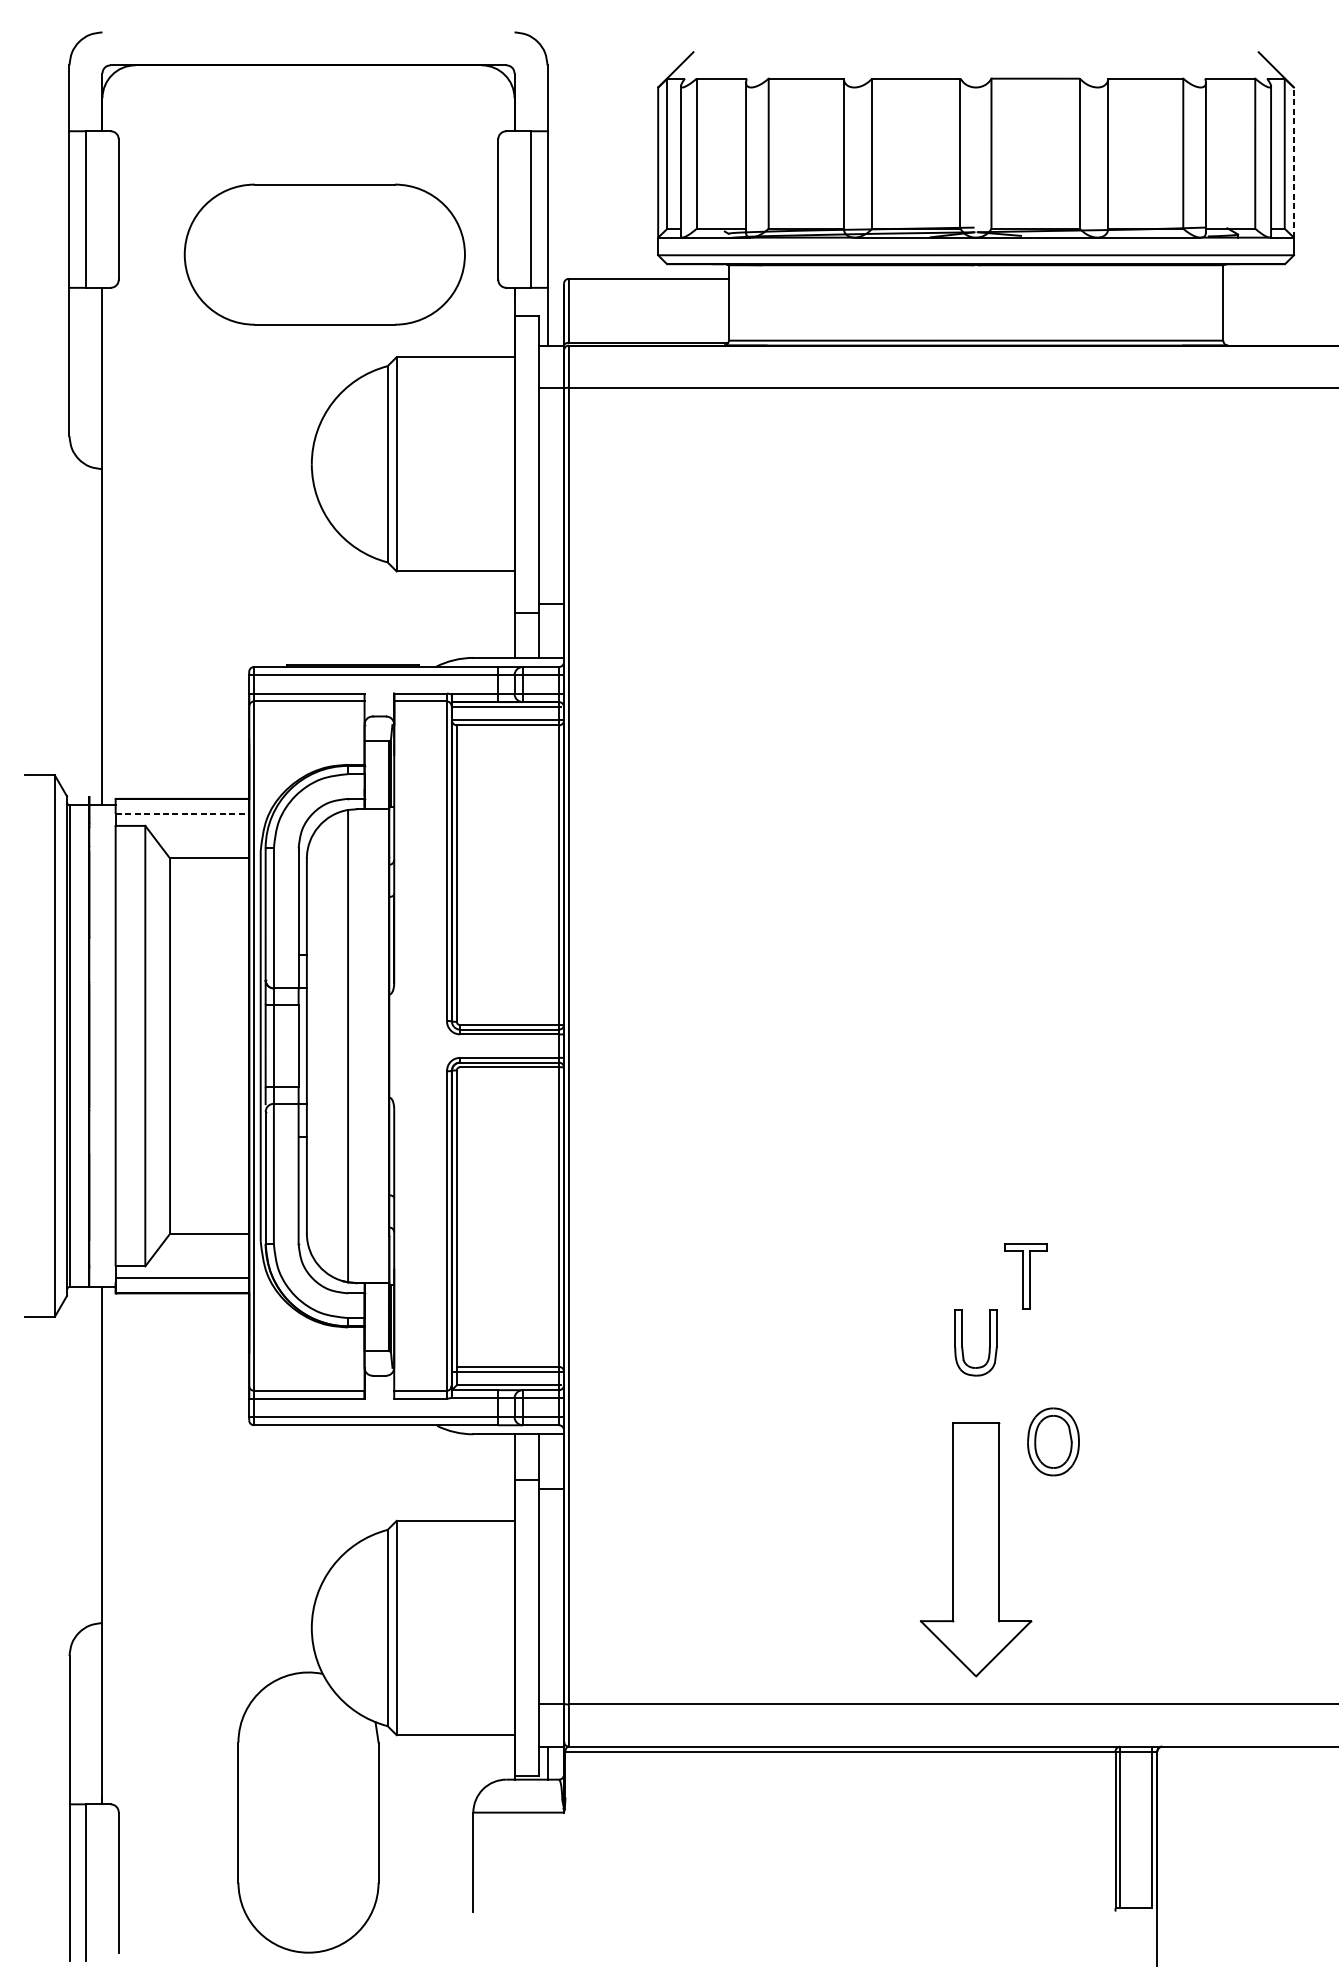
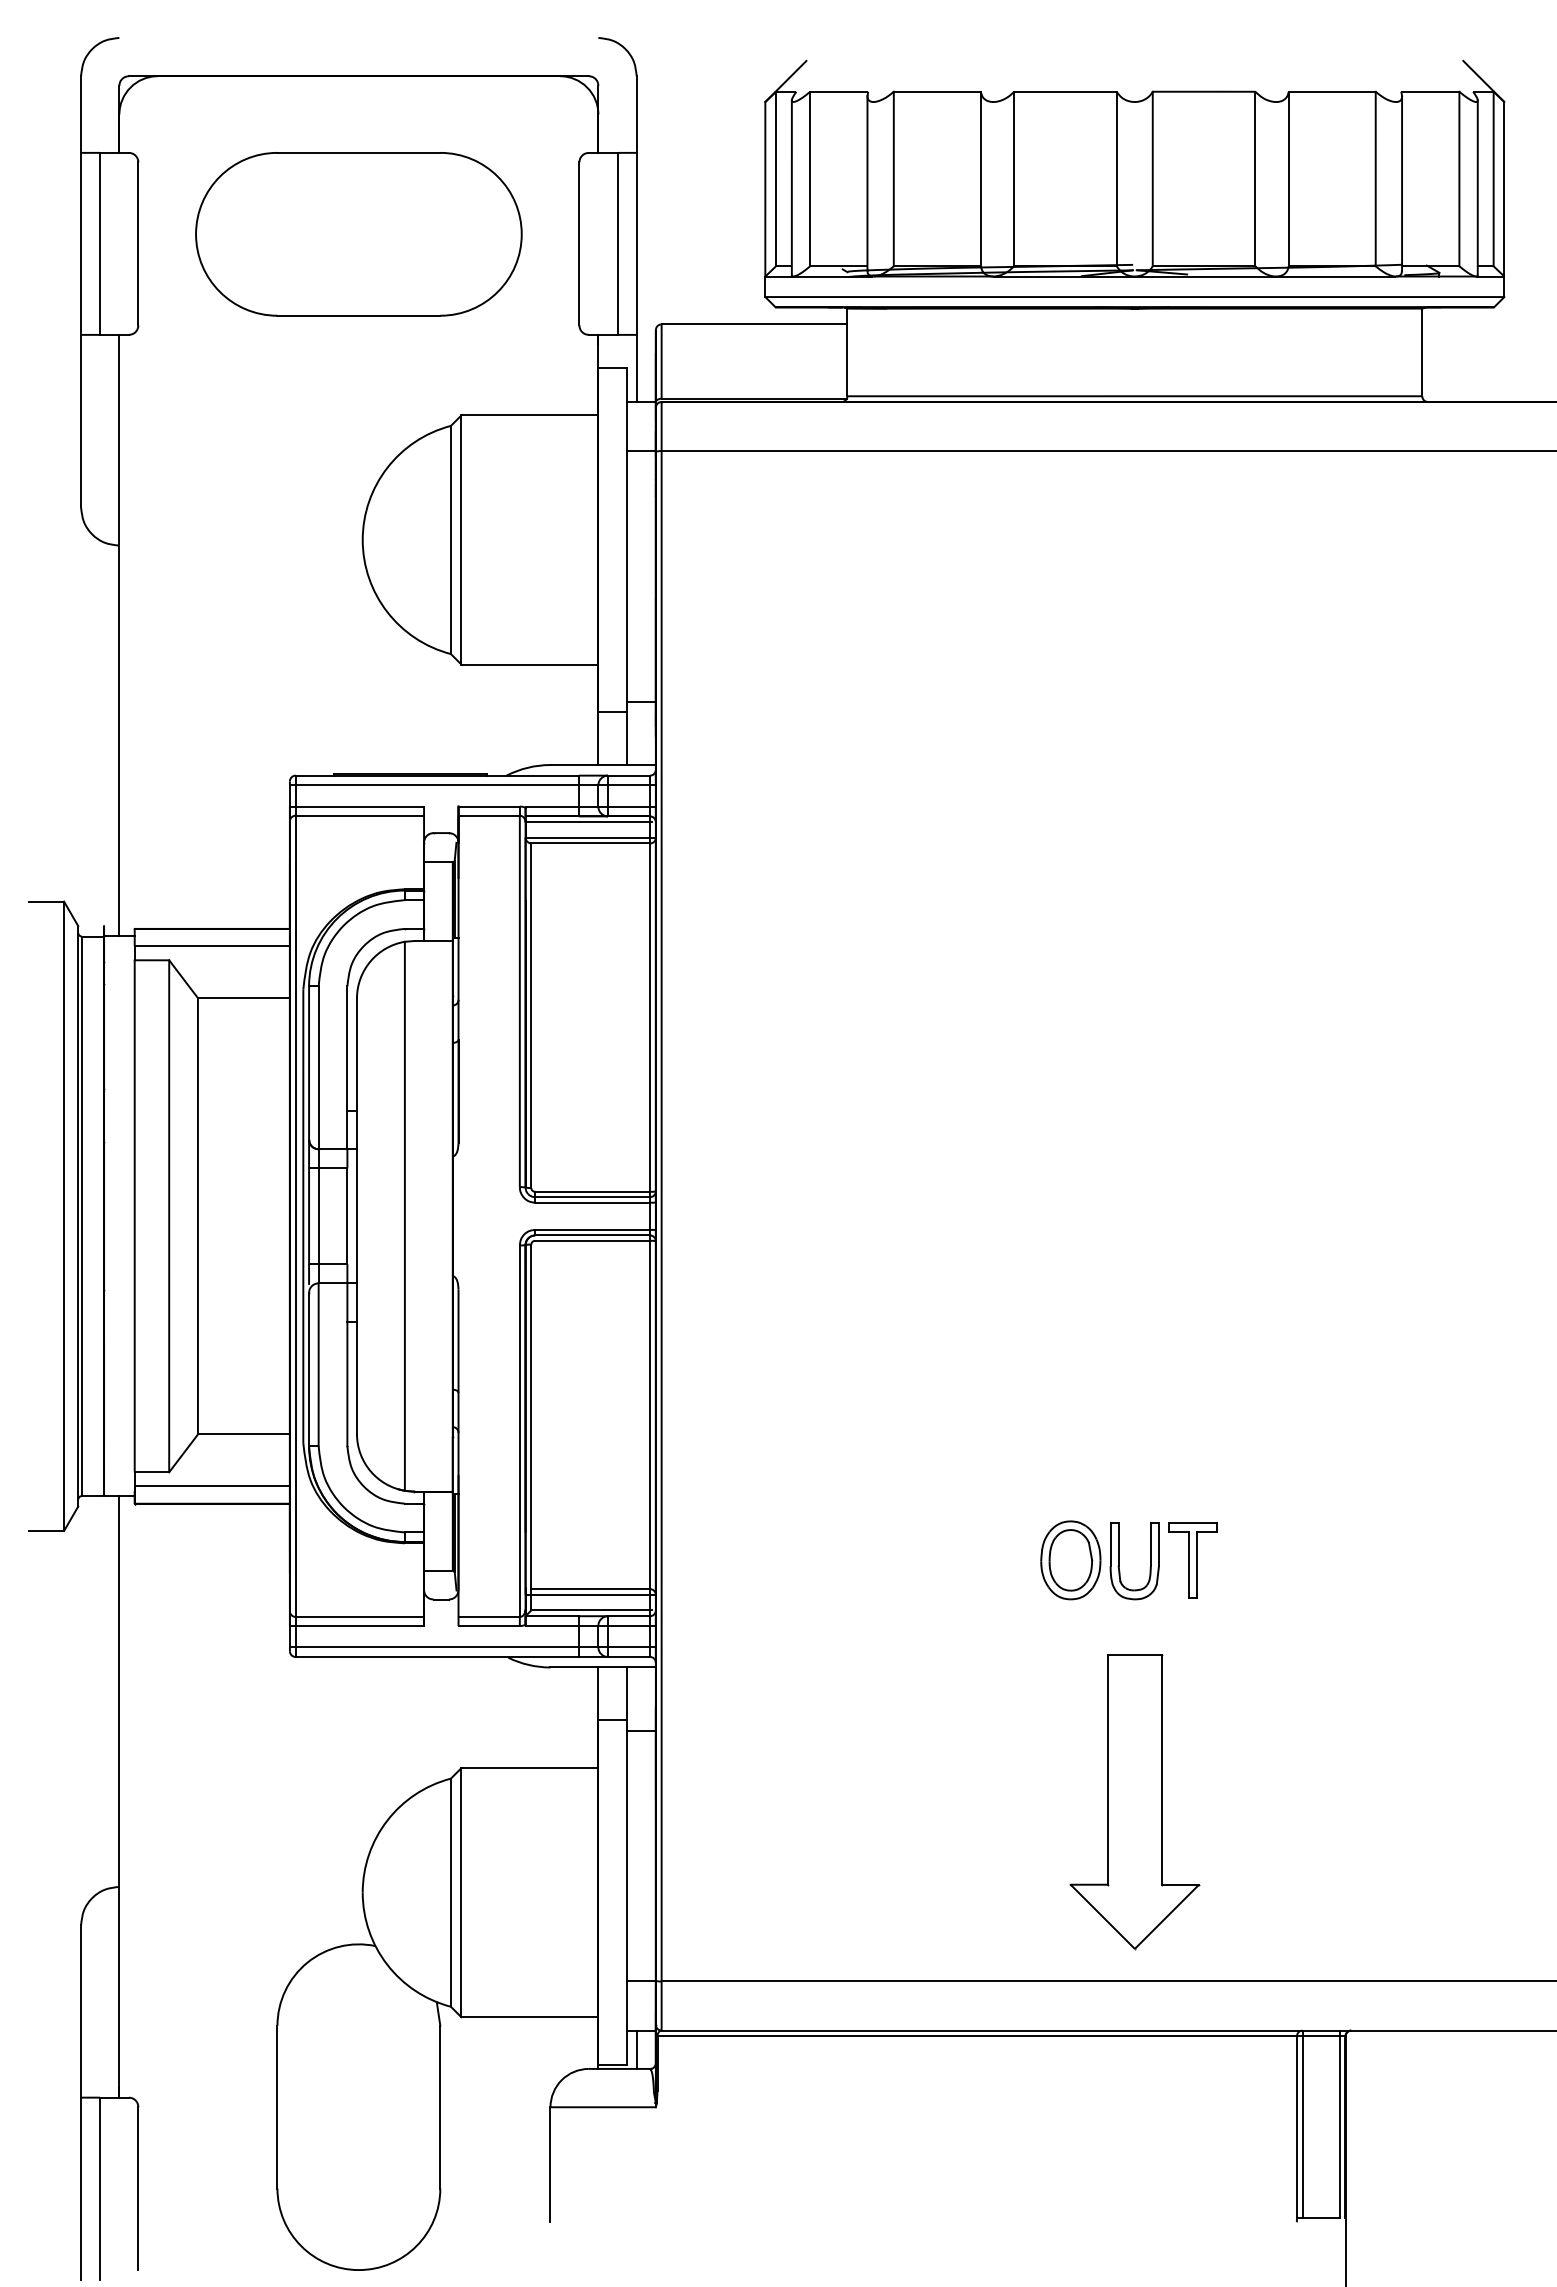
line: (1294, 161) -> (1504, 188), dashed -> solid
part: (324, 254) -> (358, 234), moved
line: (182, 814) -> (212, 946), dashed -> solid
part: (1025, 1276) -> (1192, 1560), moved
part: (1053, 1442) -> (1070, 1560), moved

